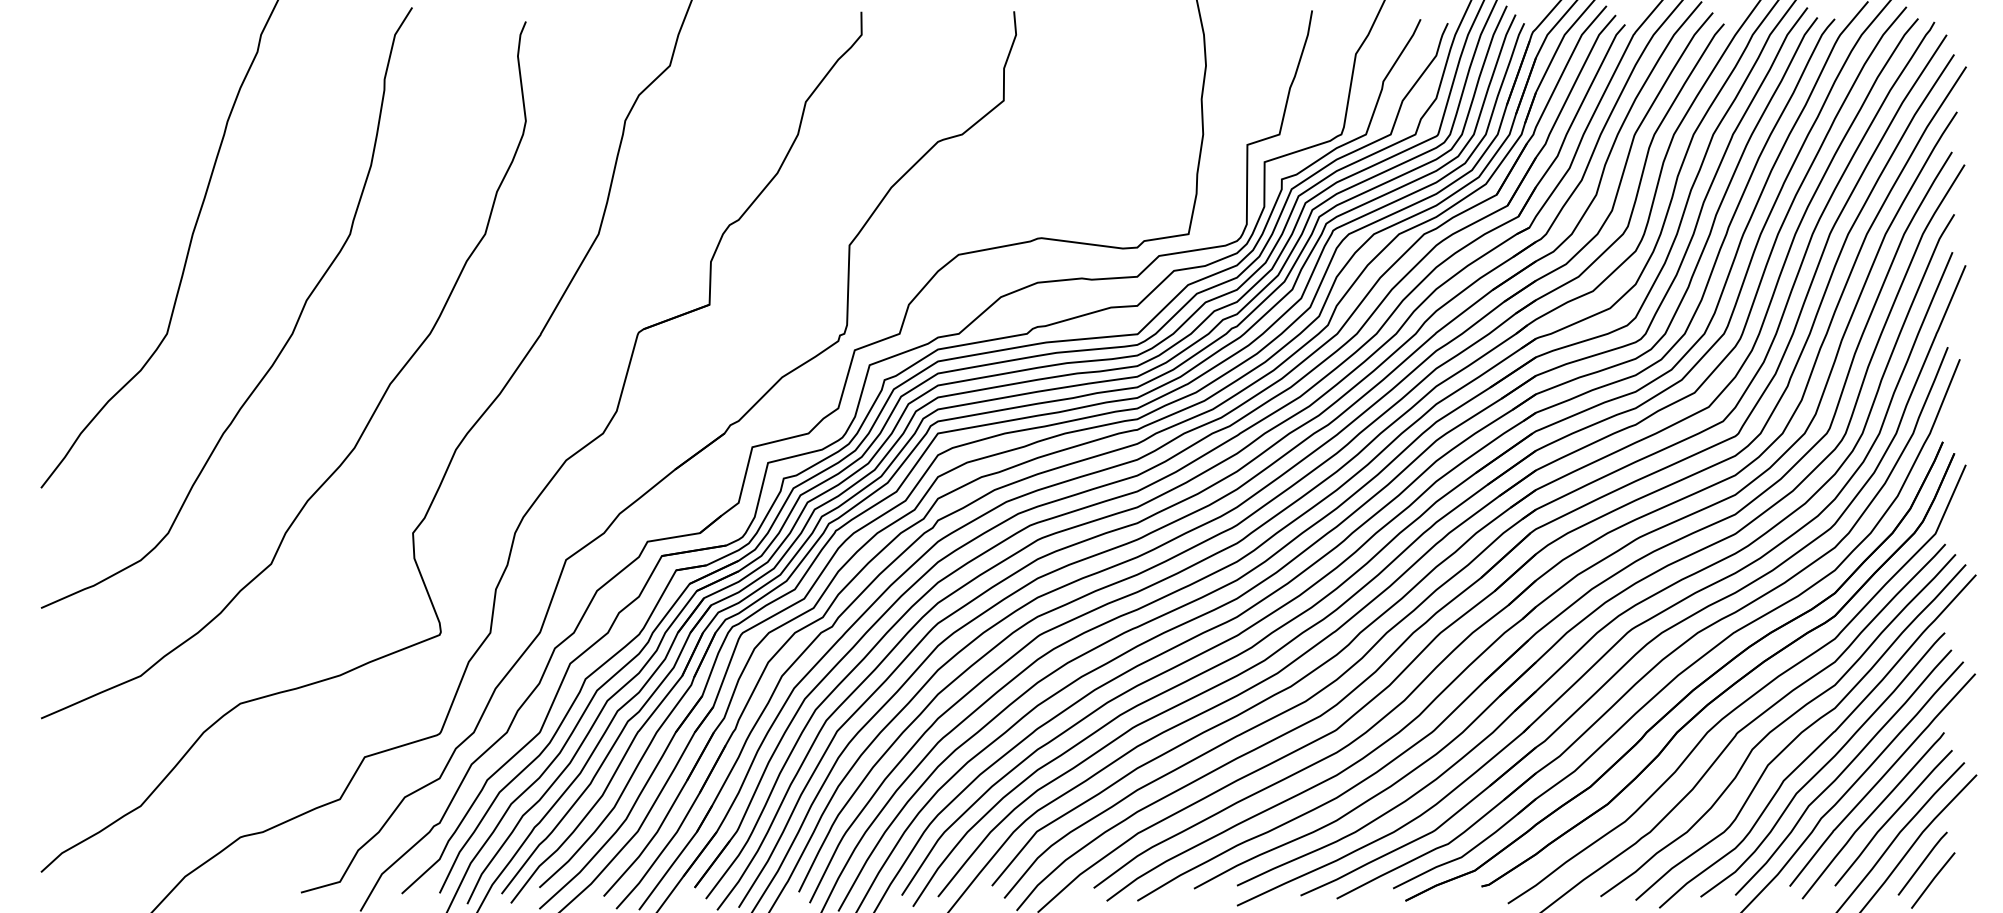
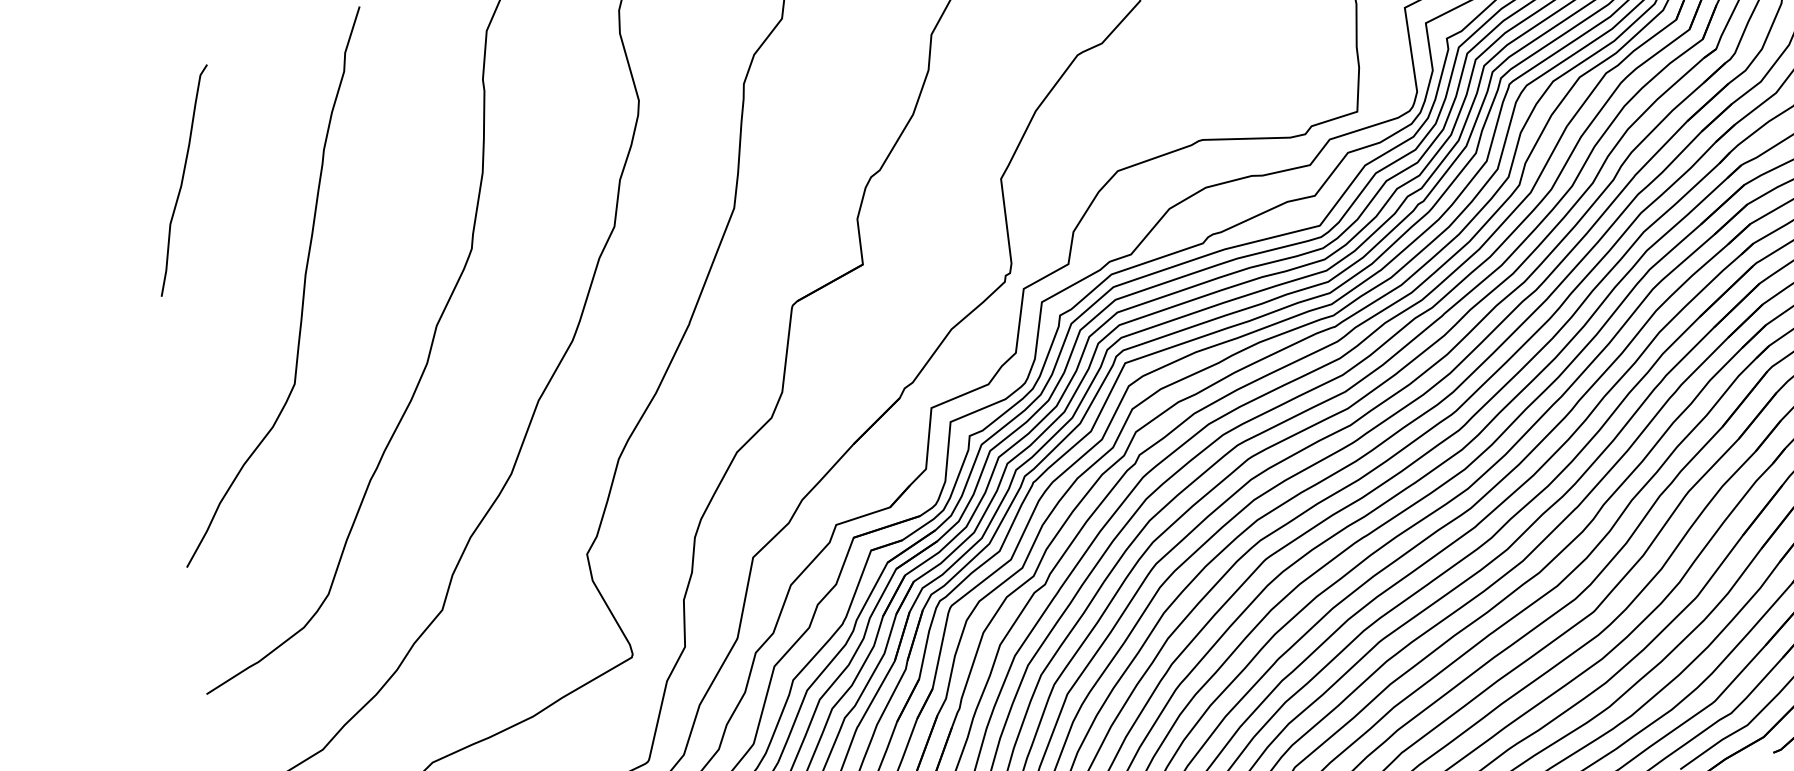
curve: (93, 129) -> (183, 180), added

